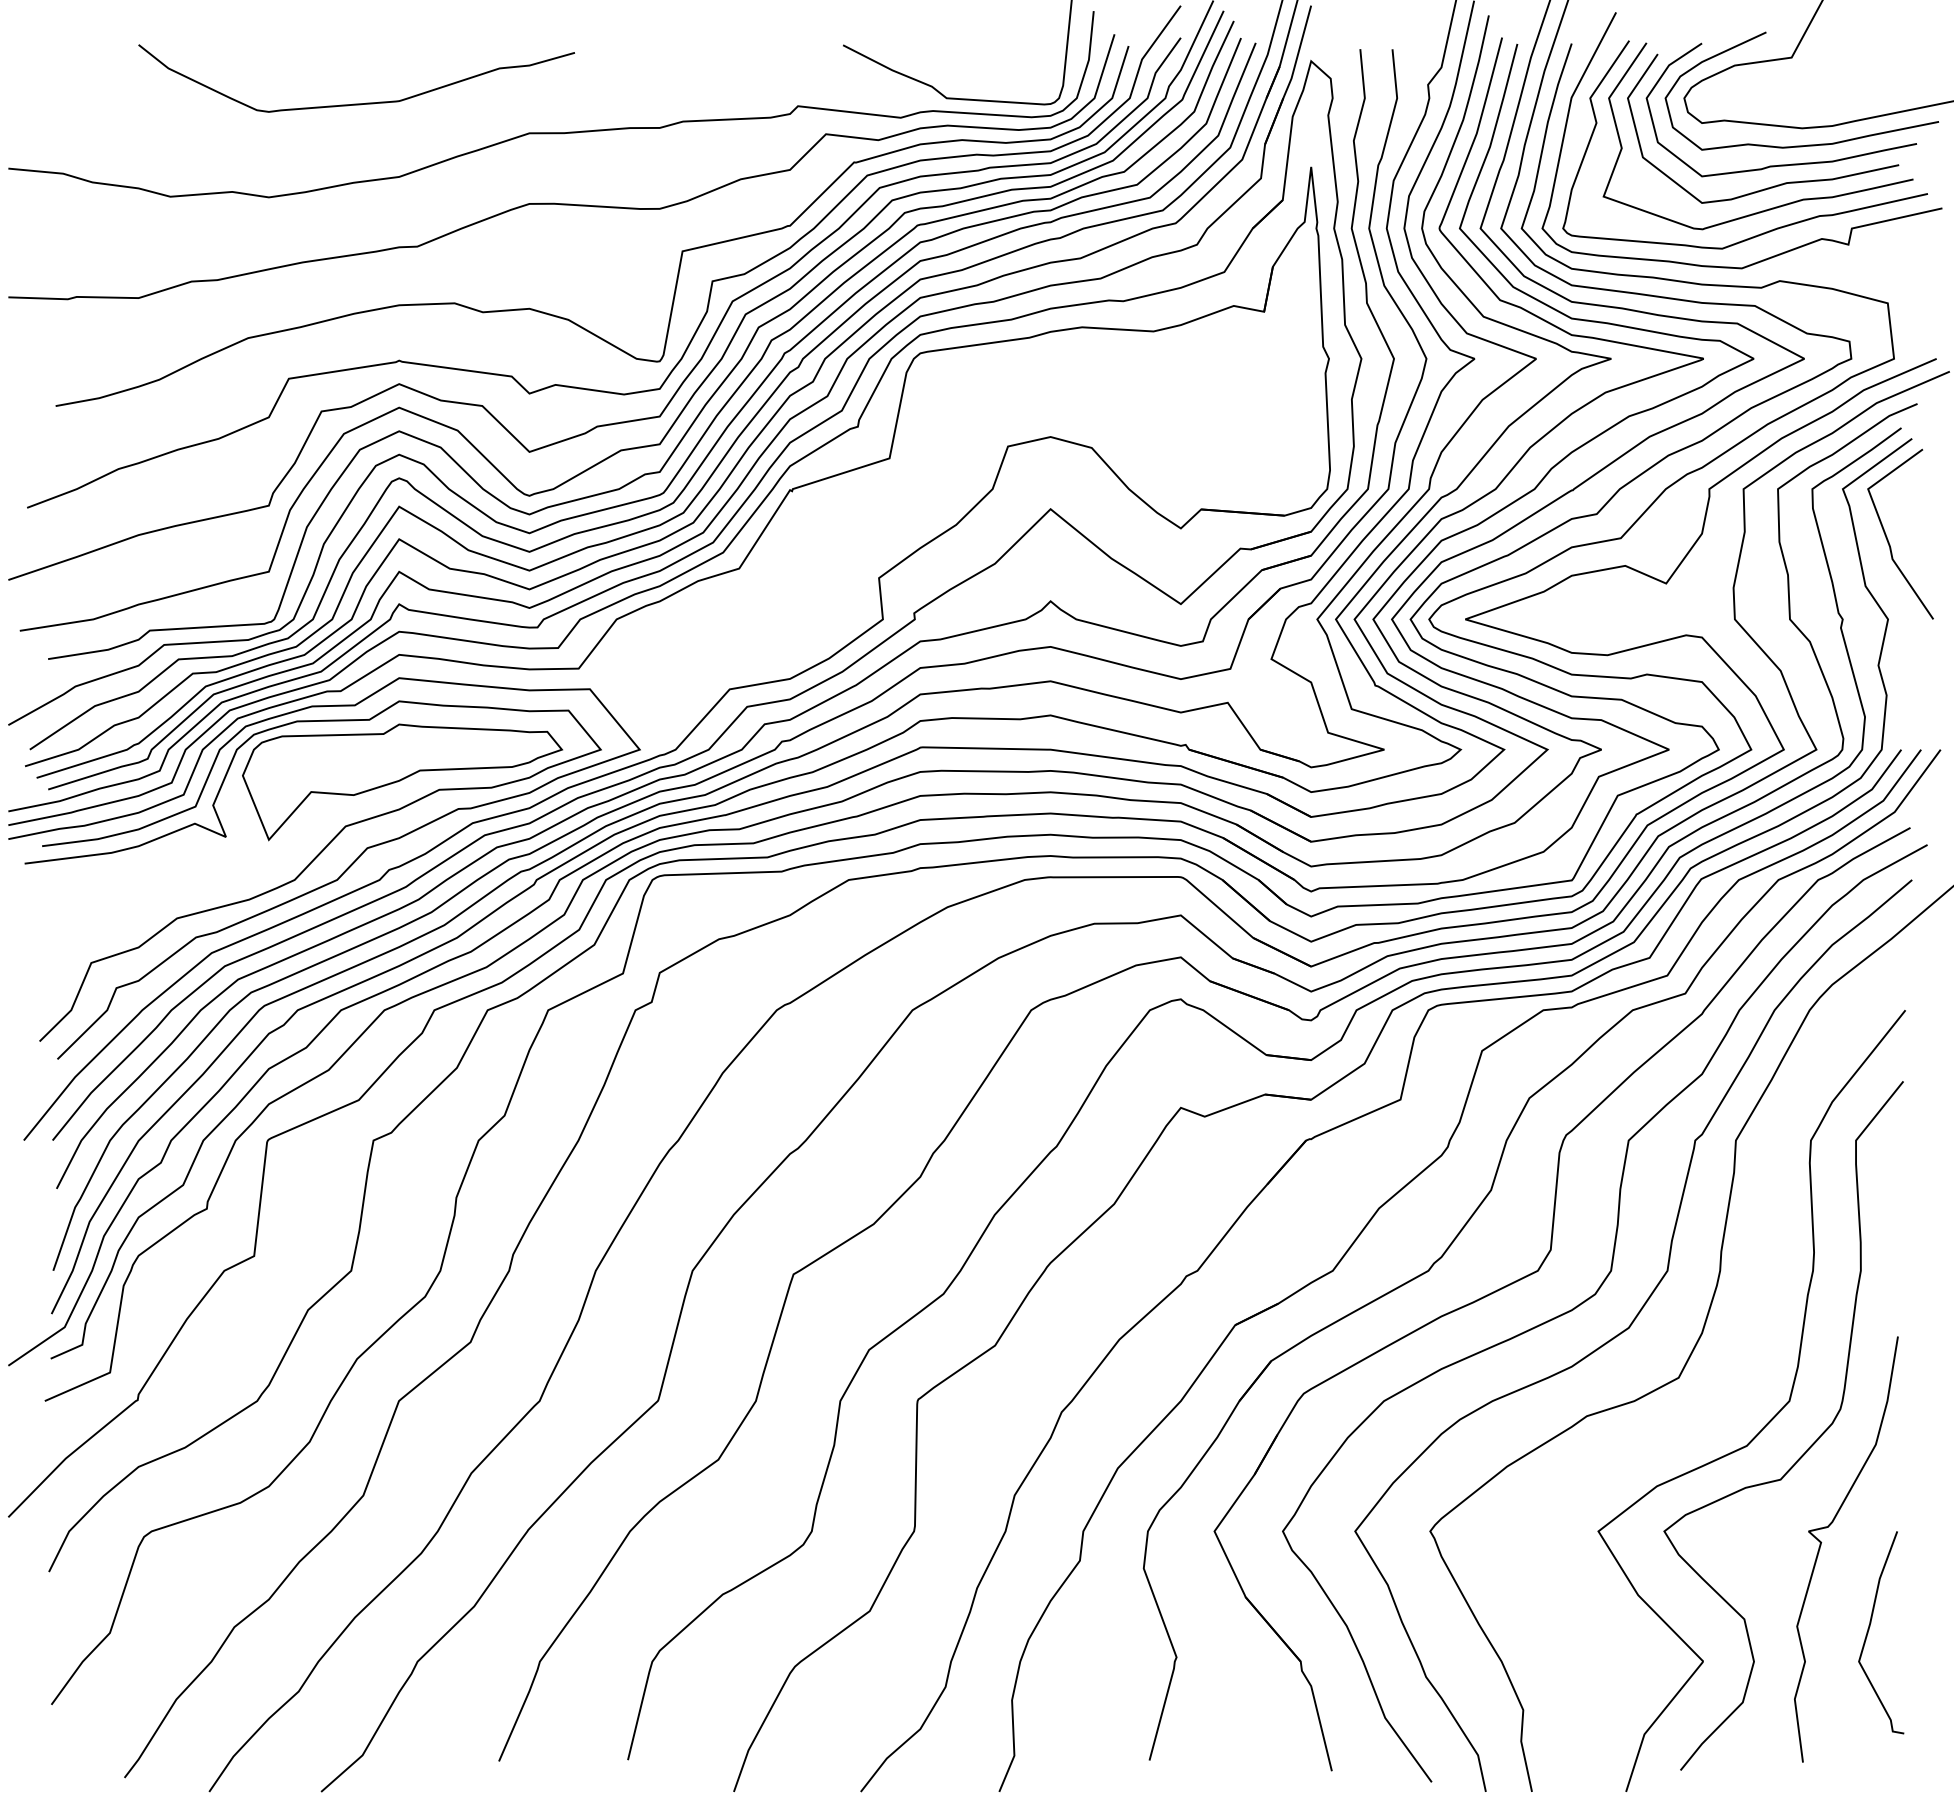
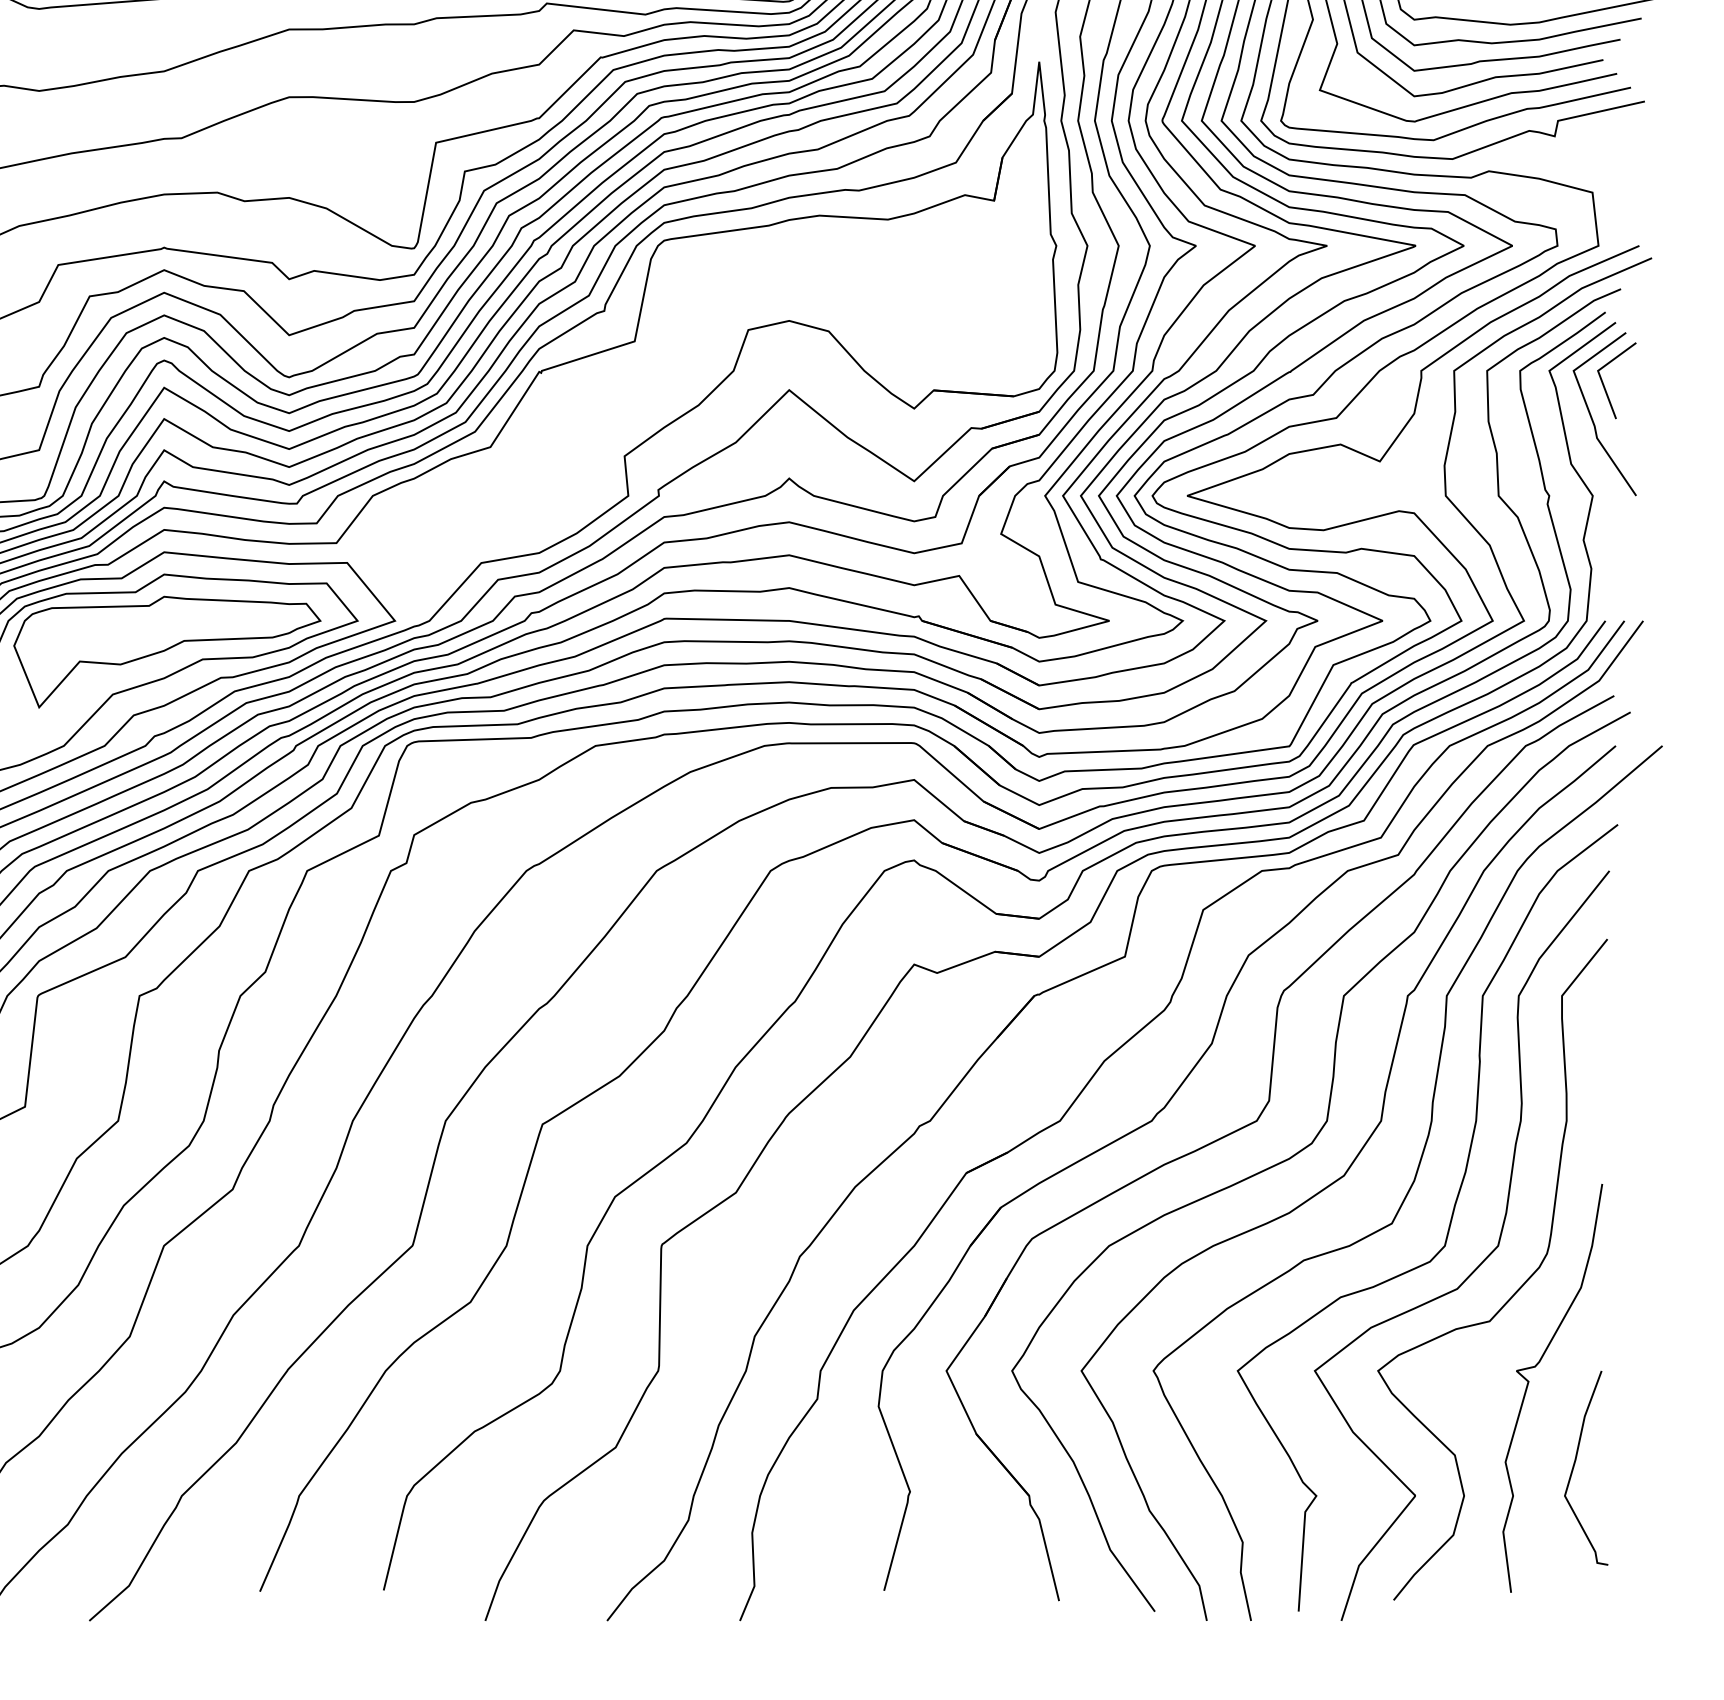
line: (1900, 504) -> (1604, 385), added
curve: (1738, 1377) -> (1449, 1223), added

